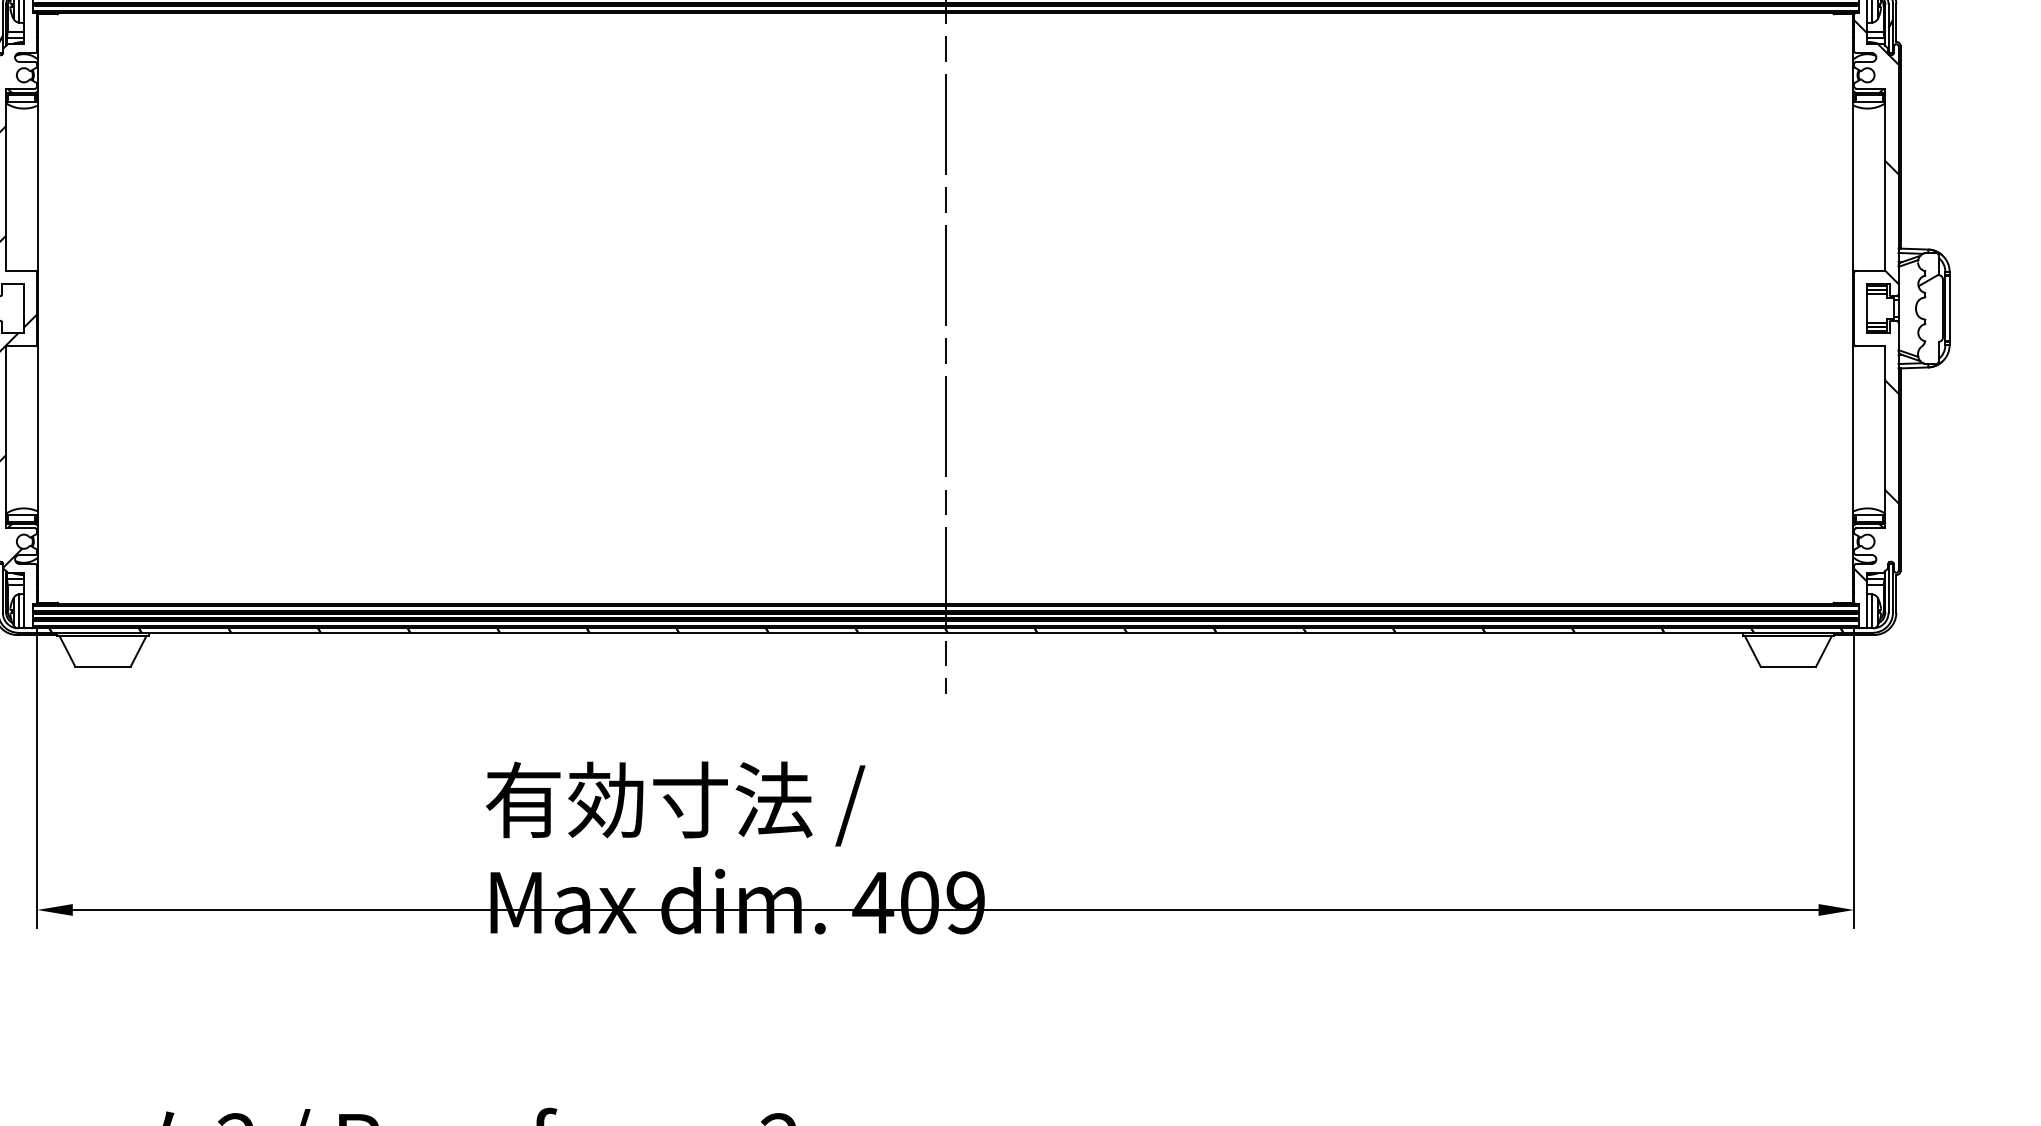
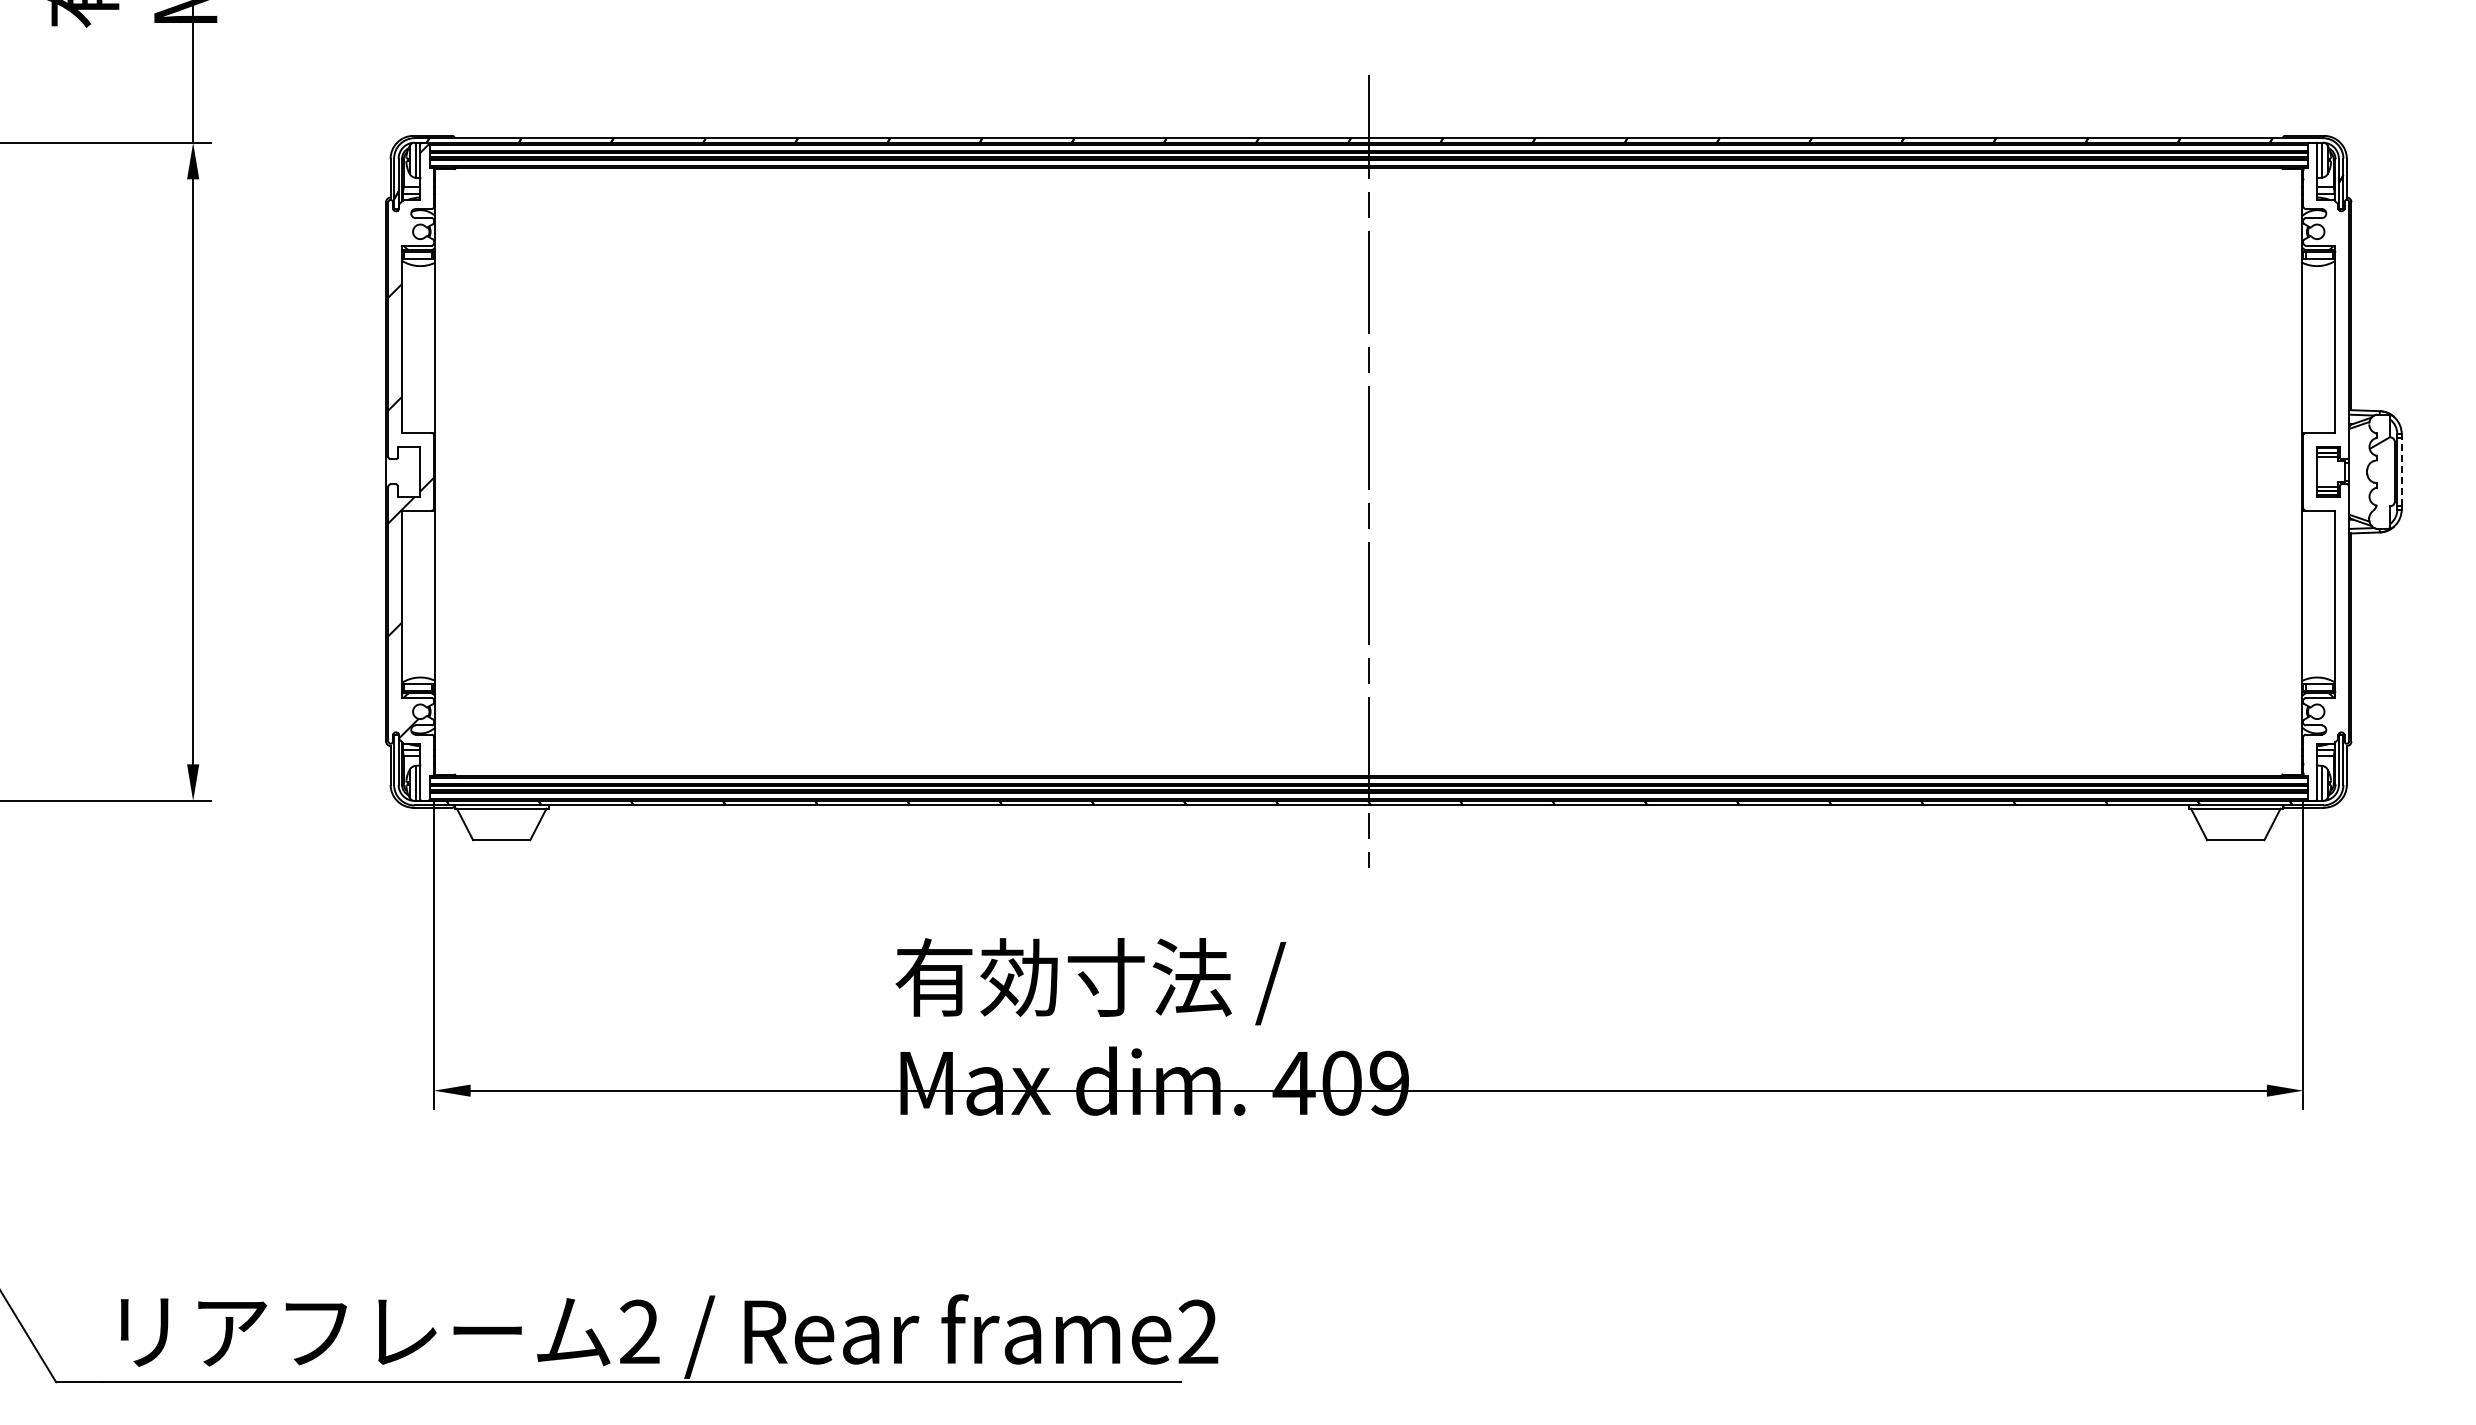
hatch: (1876, 301) -> (2326, 464), removed
line: (1949, 308) -> (2401, 471), solid -> dashed

